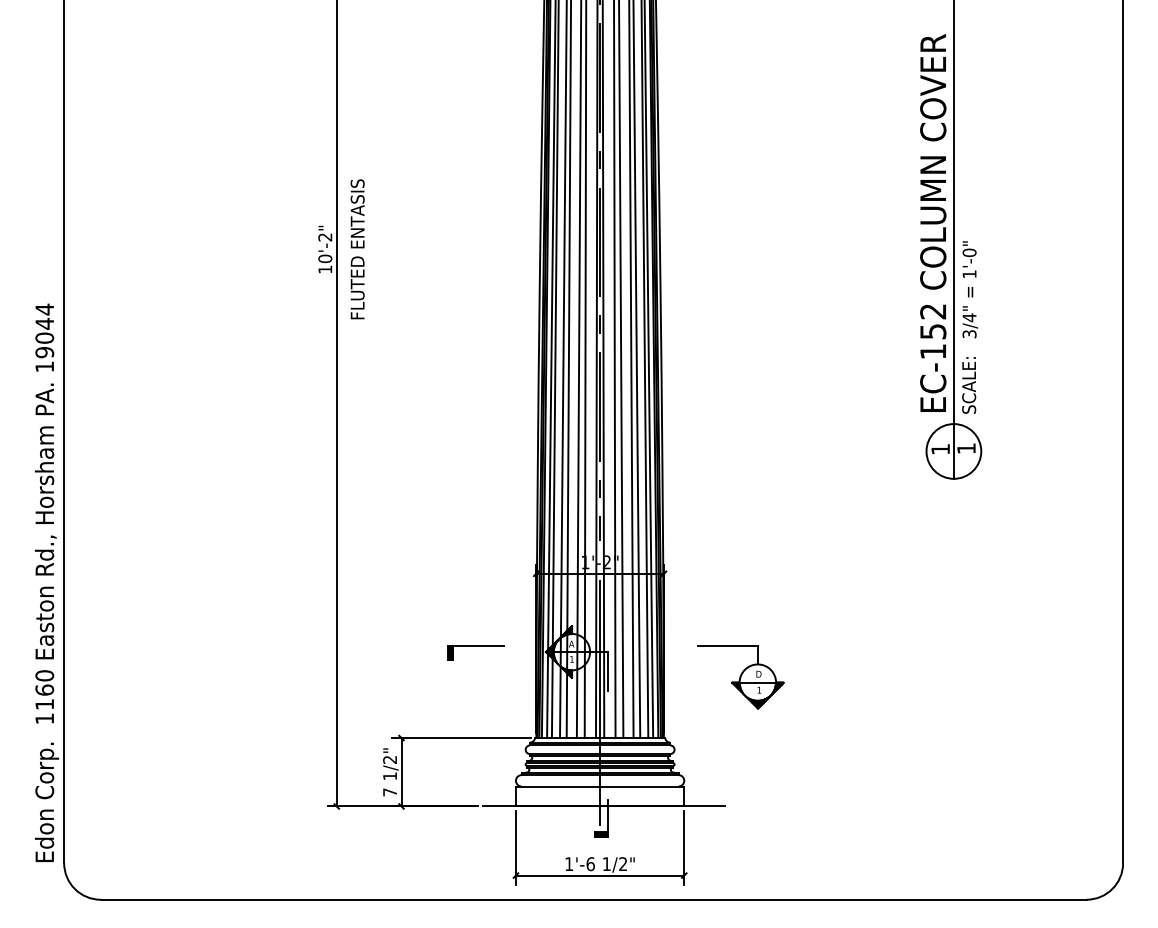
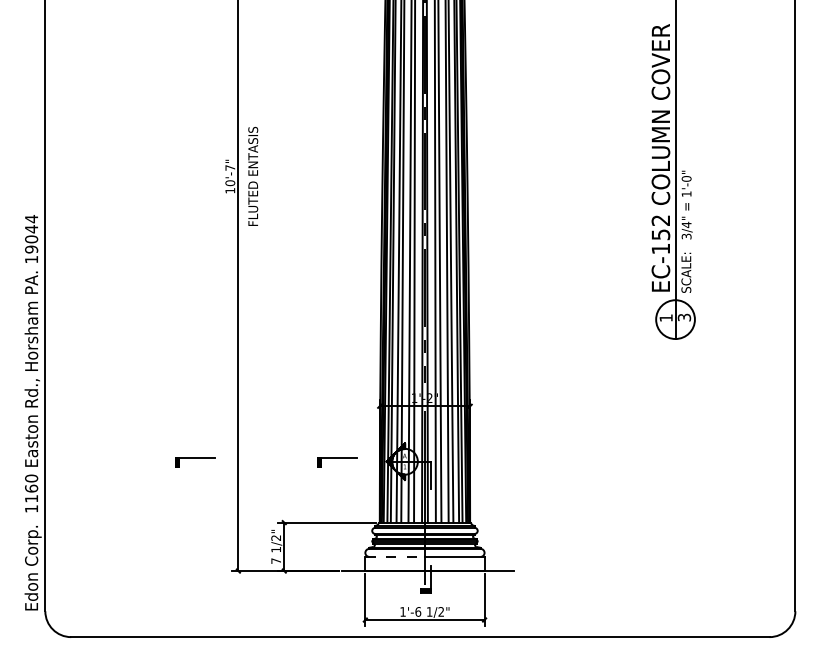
text: (325, 236) -> (230, 167), 10'-2" -> 10'-7"
text: (966, 448) -> (684, 317), 1 -> 3
part: (276, 653) -> (195, 462), added
part: (740, 677) -> (524, 479), removed
line: (558, 785) -> (395, 556), solid -> dashed

